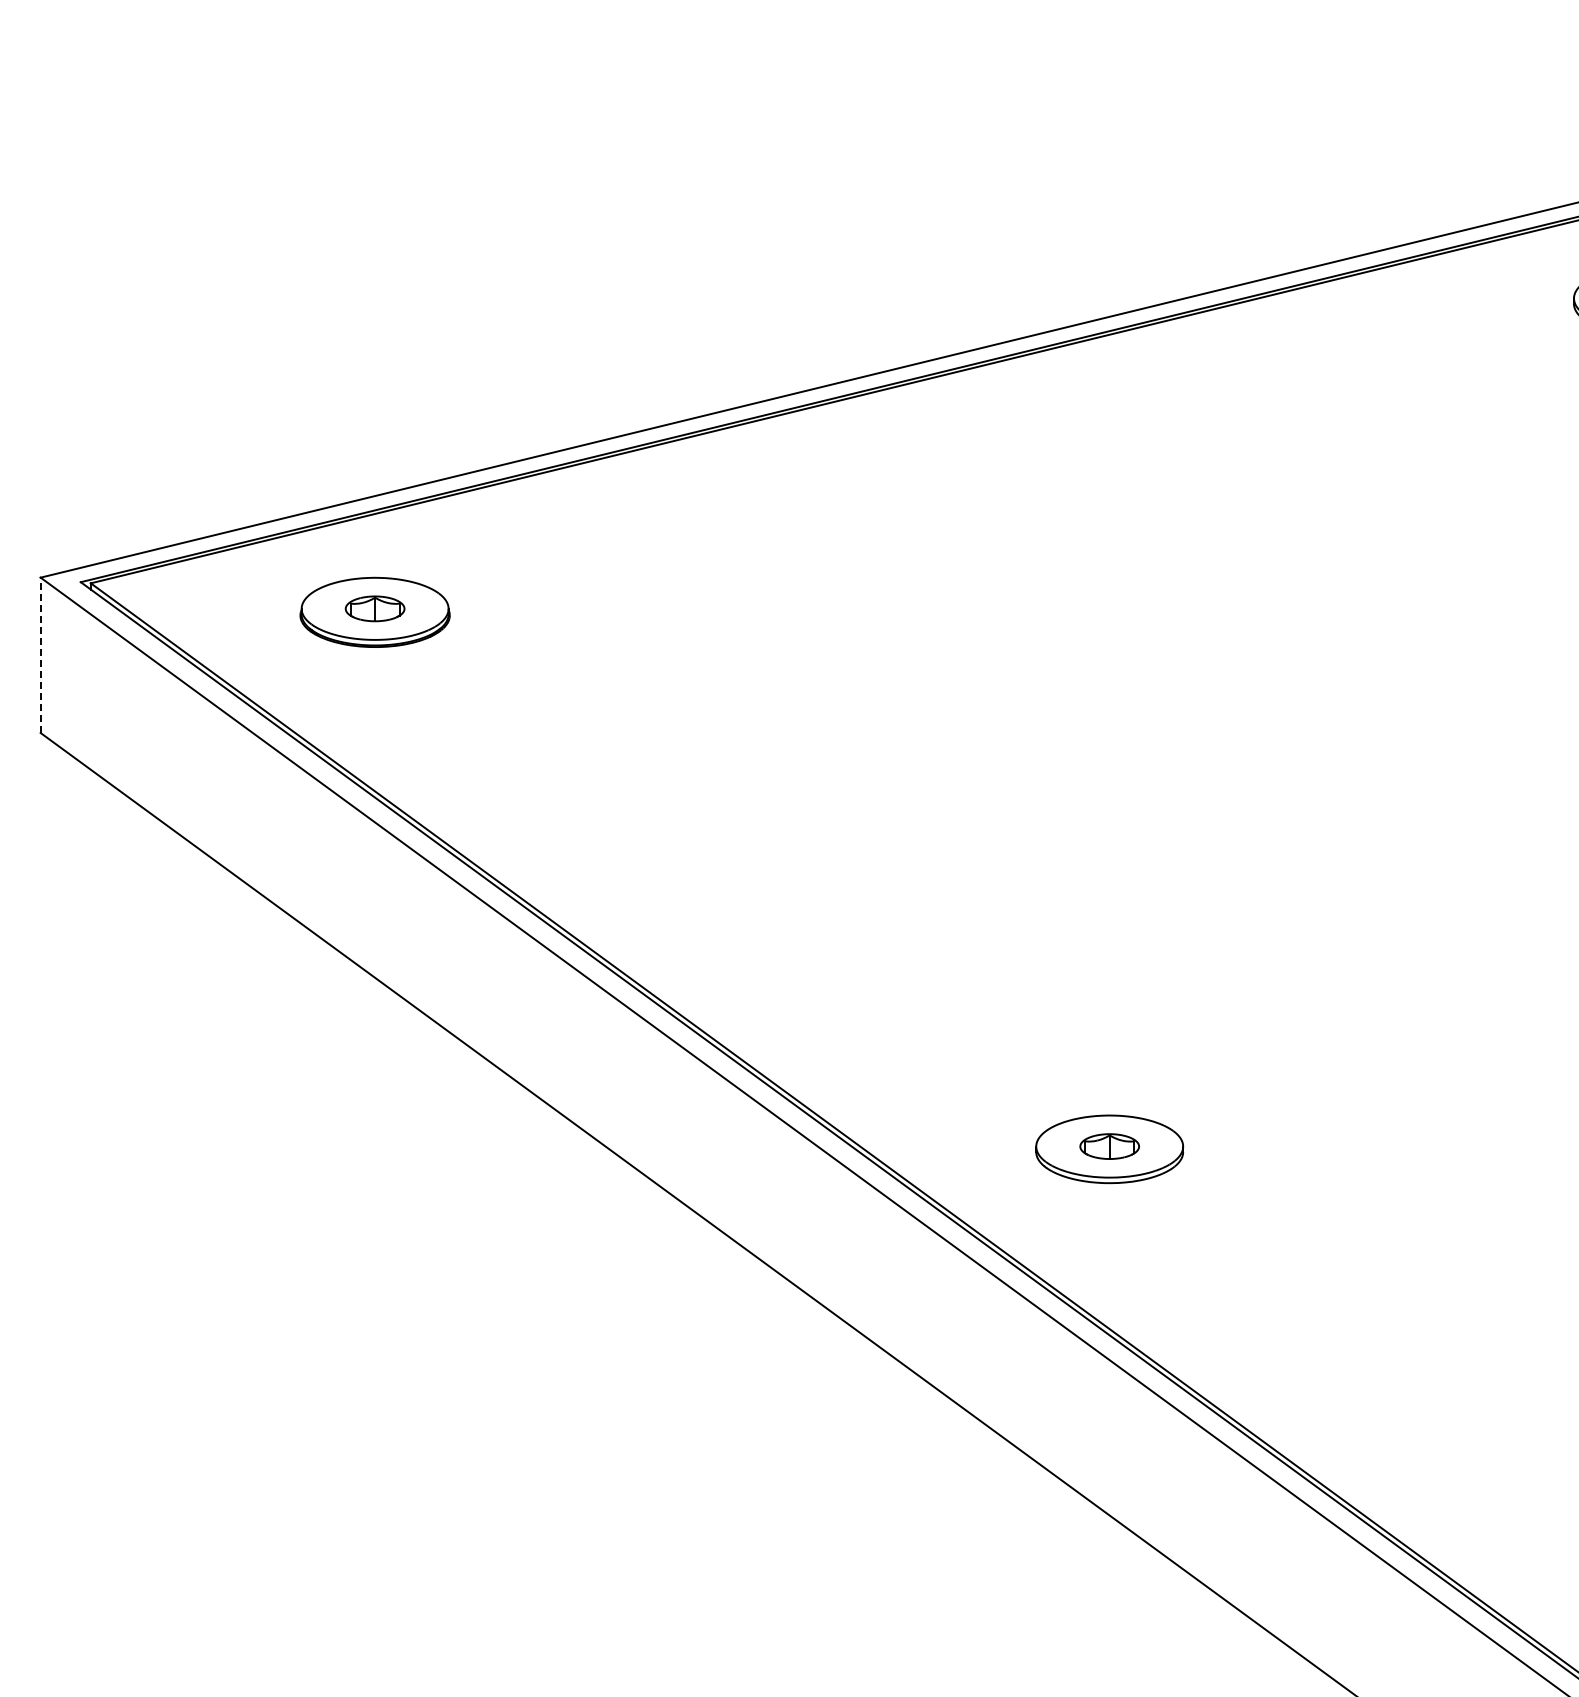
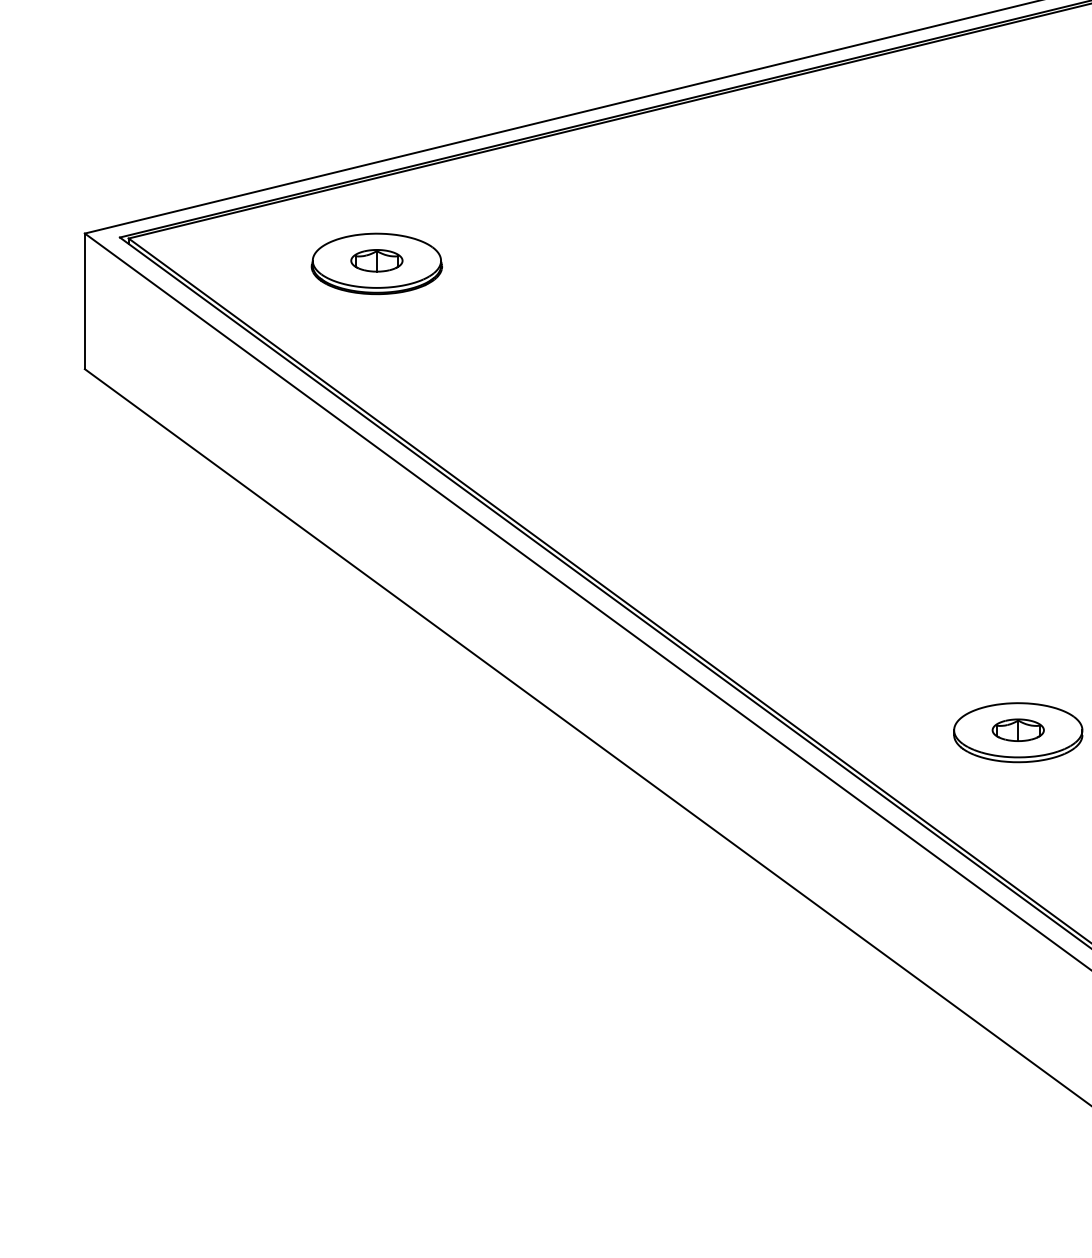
line: (40, 655) -> (84, 301), dashed -> solid

